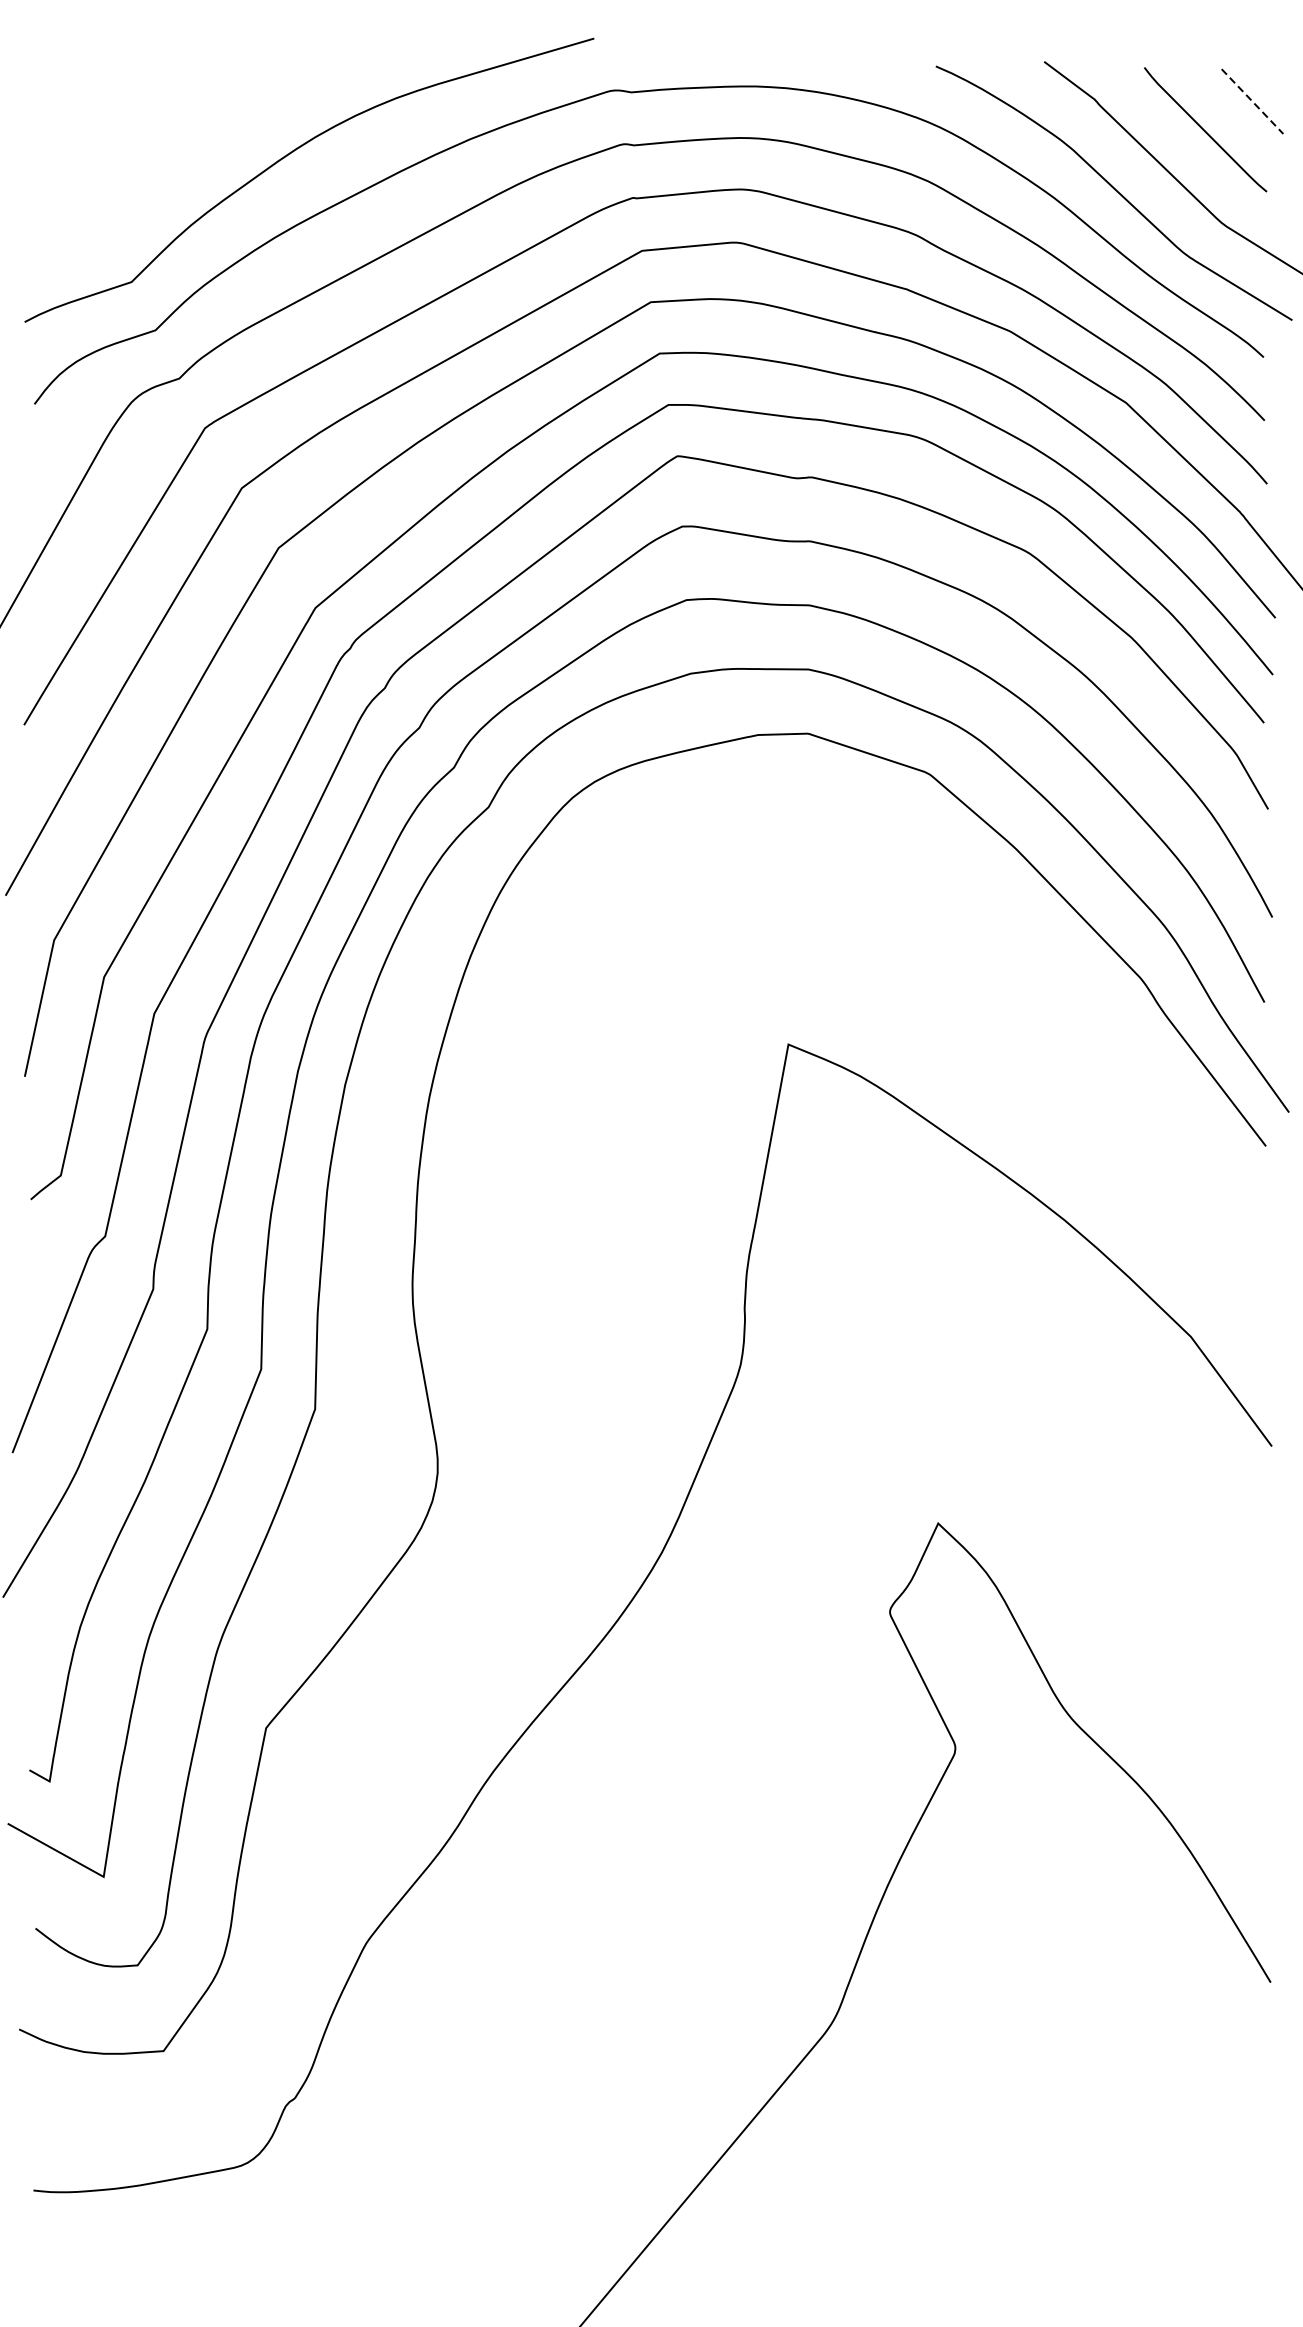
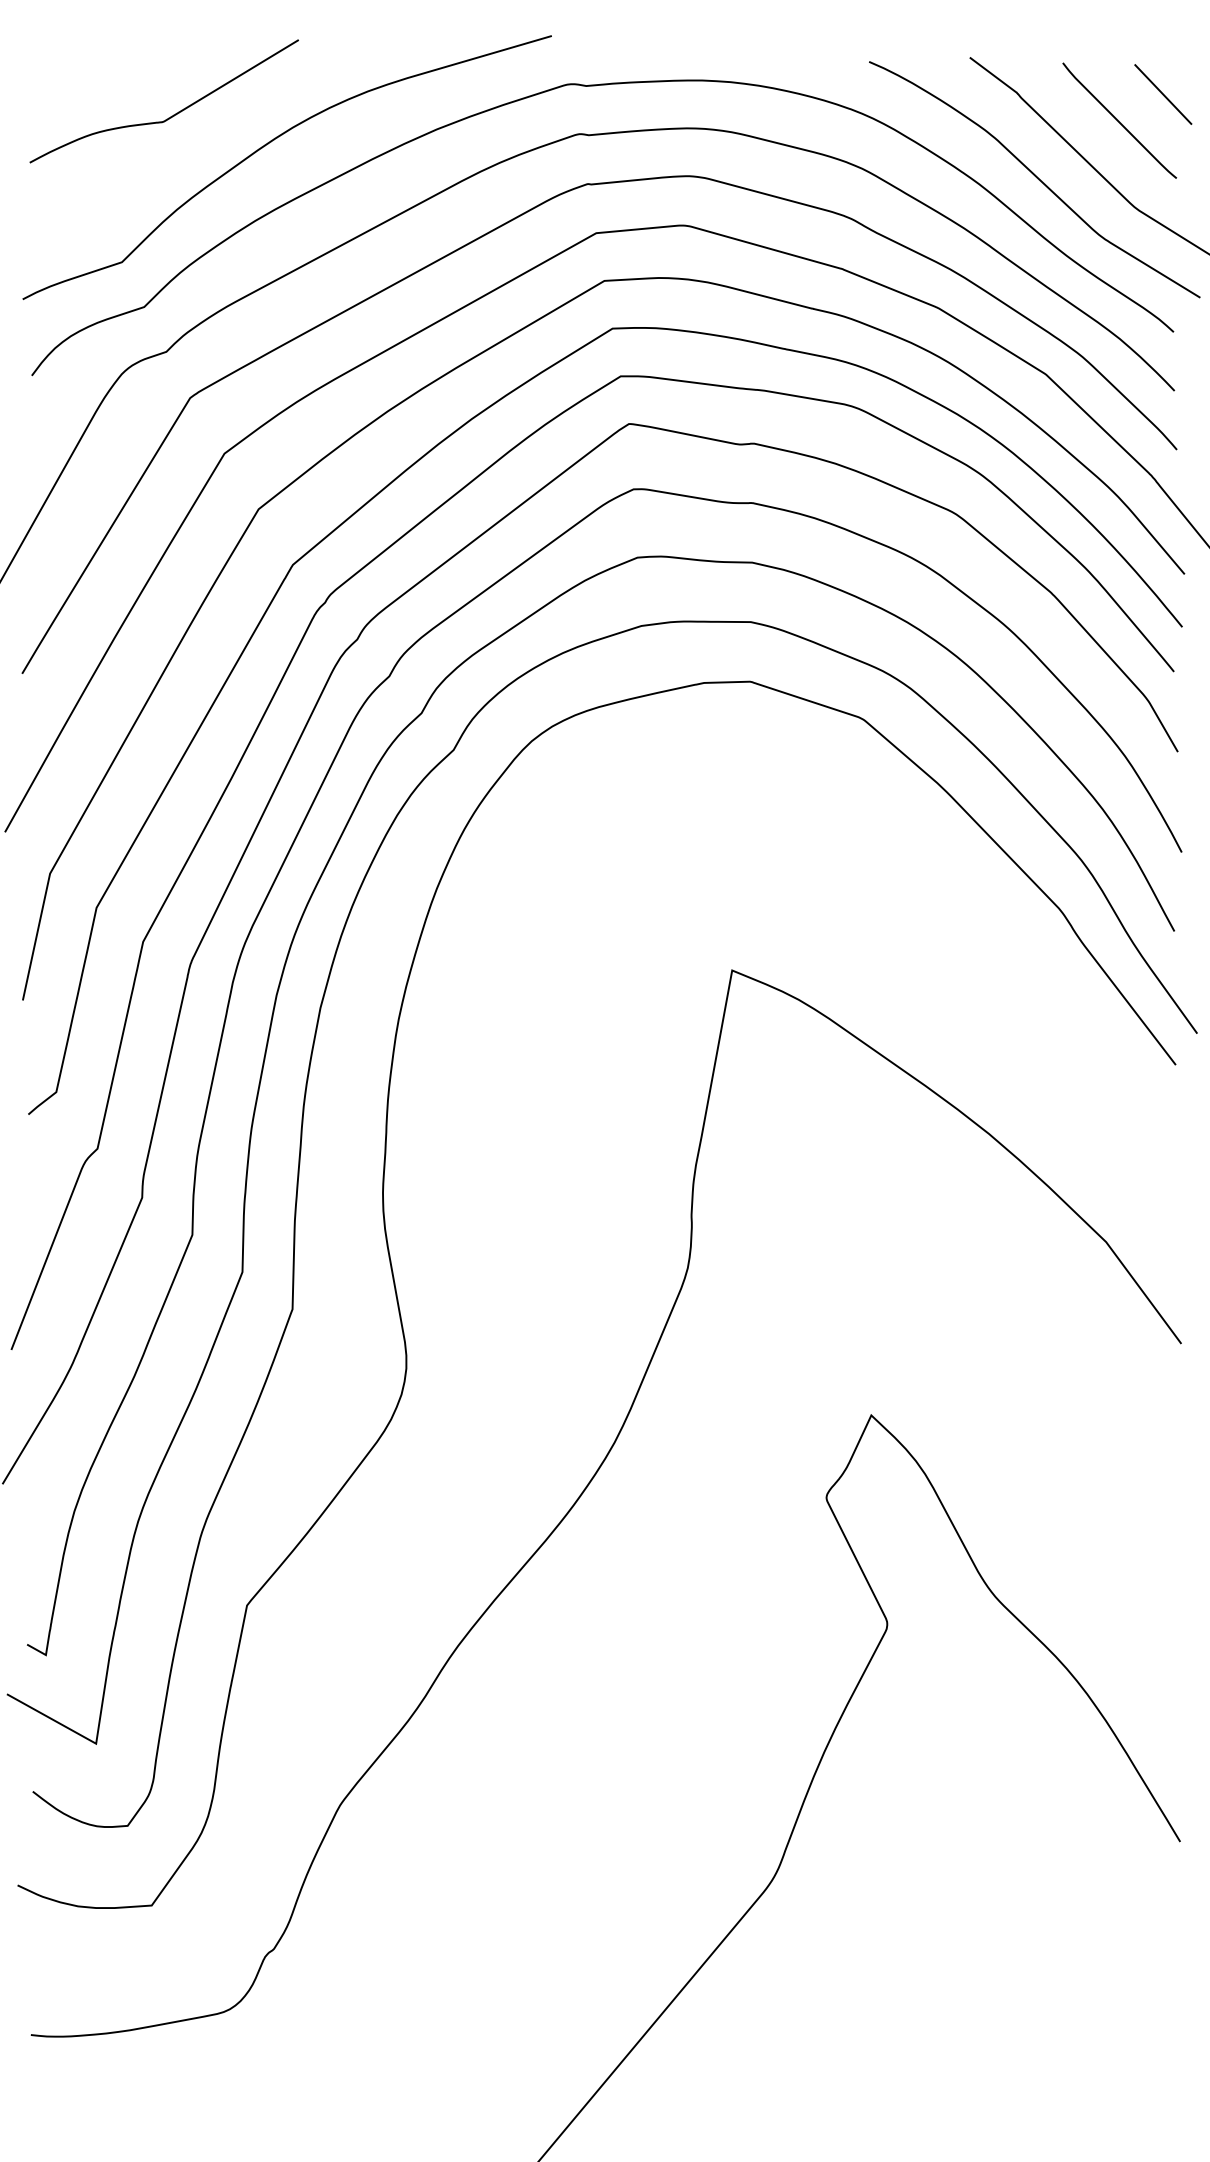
line: (1252, 101) -> (1163, 94), dashed -> solid
curve: (186, 123) -> (173, 114), added

